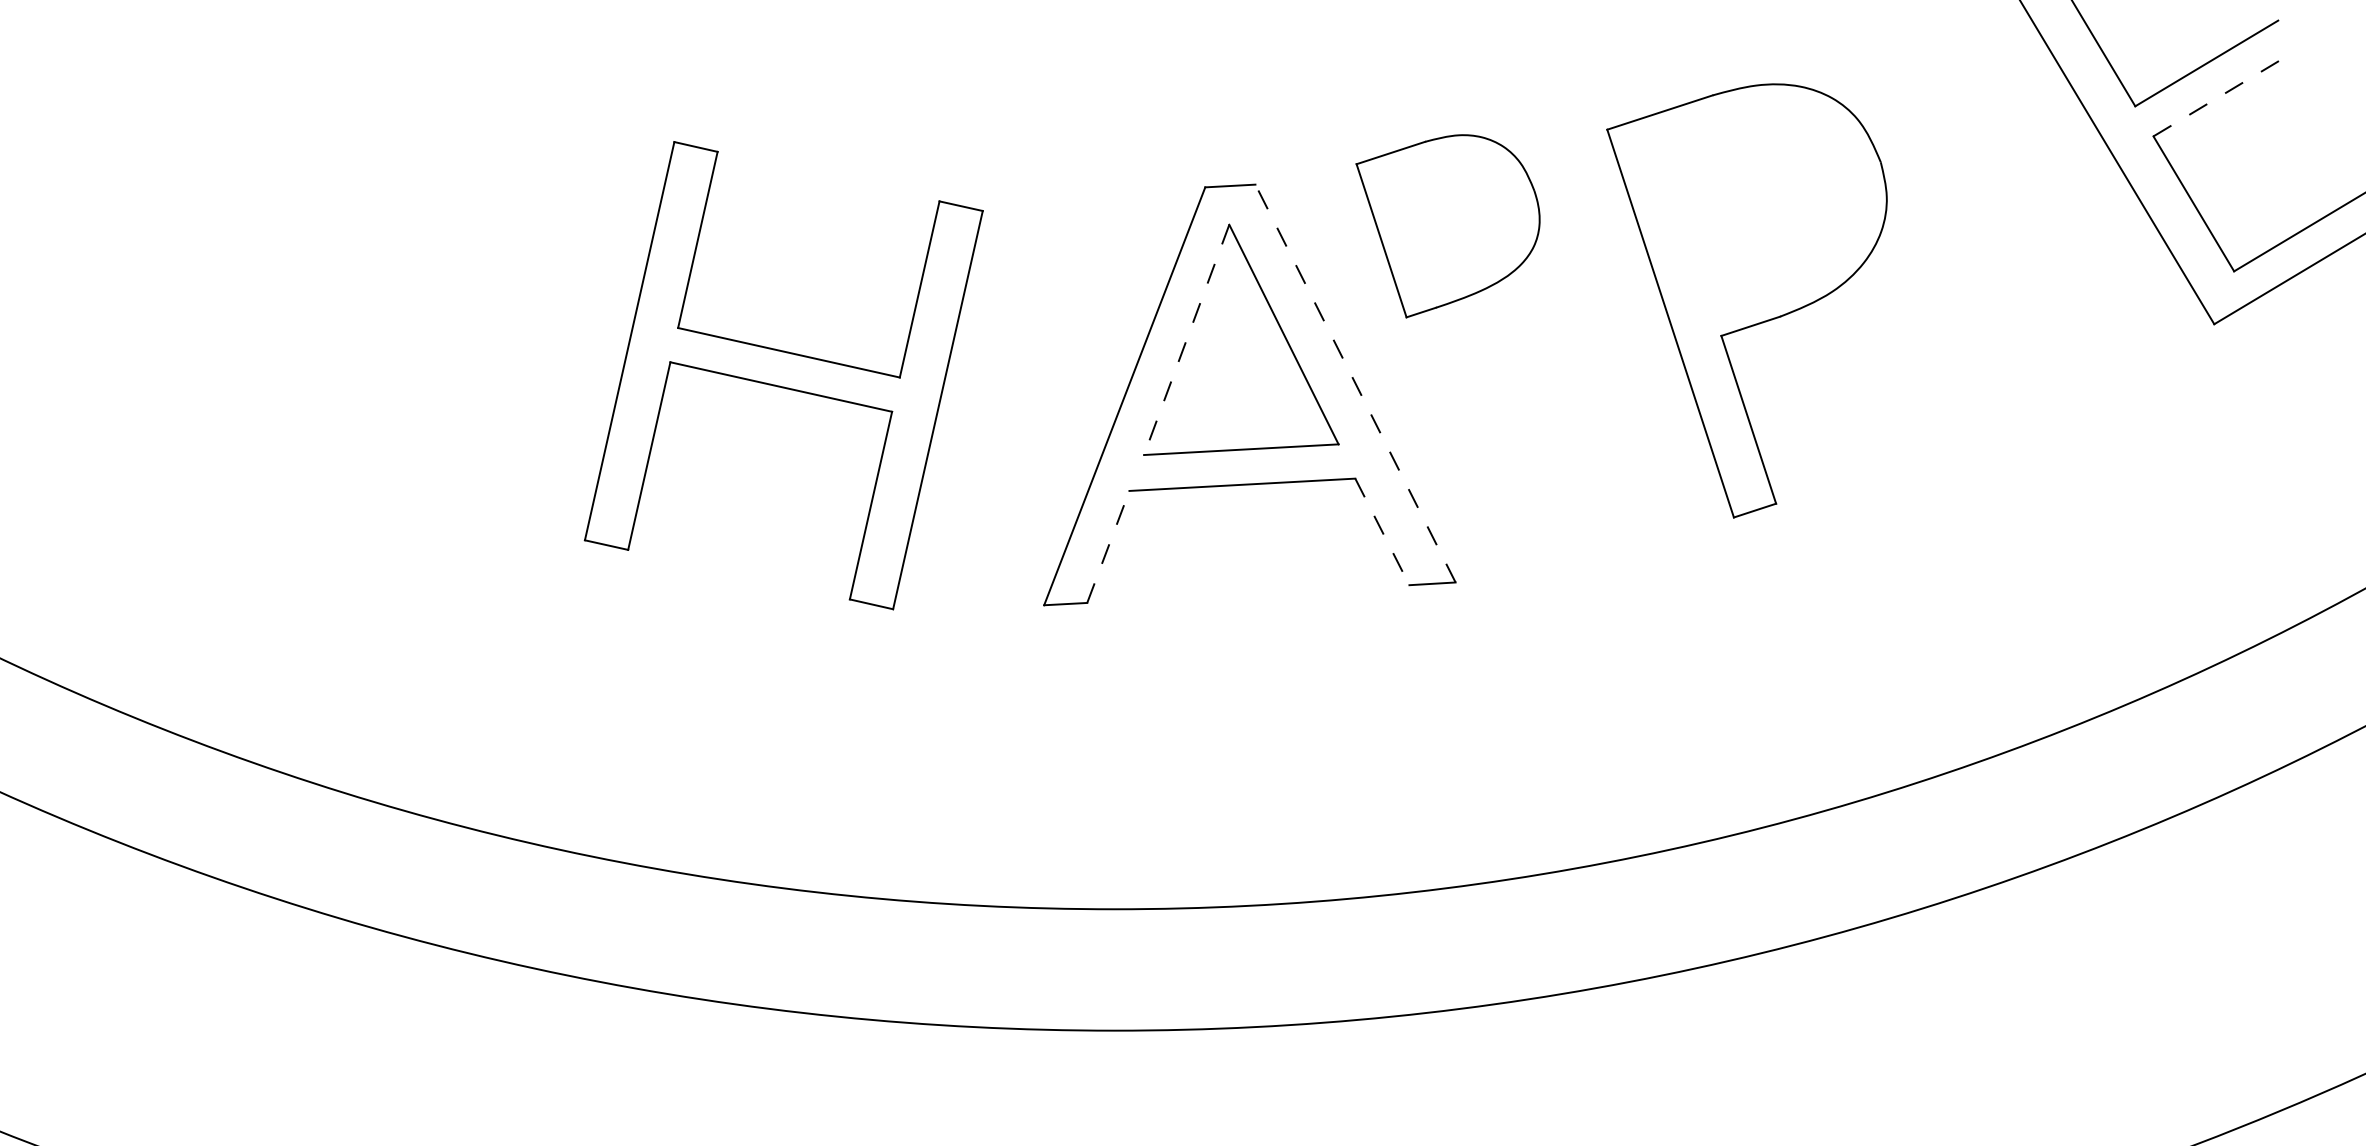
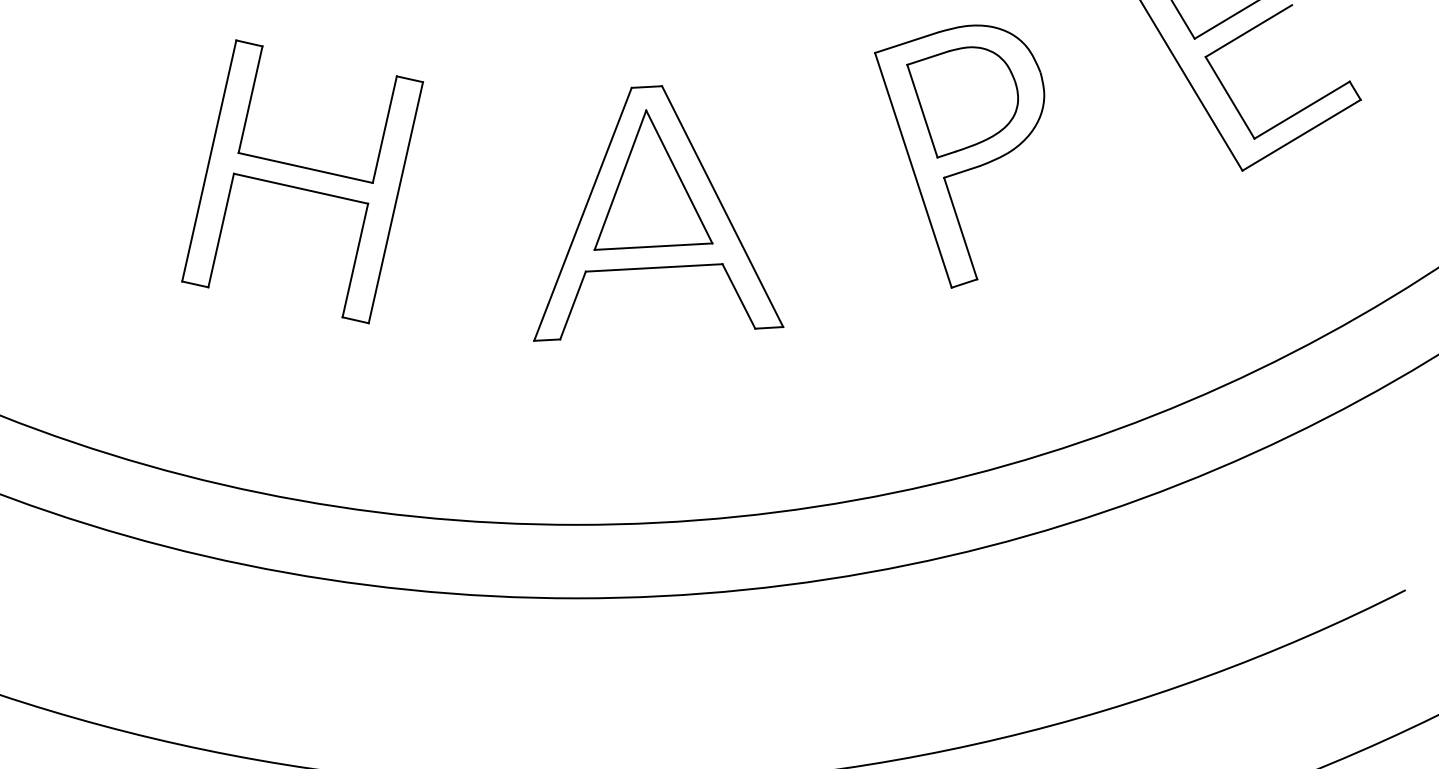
line: (2225, 92) -> (1249, 30), dashed -> solid
part: (1447, 226) -> (962, 102), moved
line: (1186, 340) -> (620, 180), dashed -> solid
part: (783, 375) -> (302, 181), moved
line: (1355, 383) -> (722, 206), dashed -> solid
line: (1383, 532) -> (739, 296), dashed -> solid
line: (1109, 546) -> (573, 305), dashed -> solid

